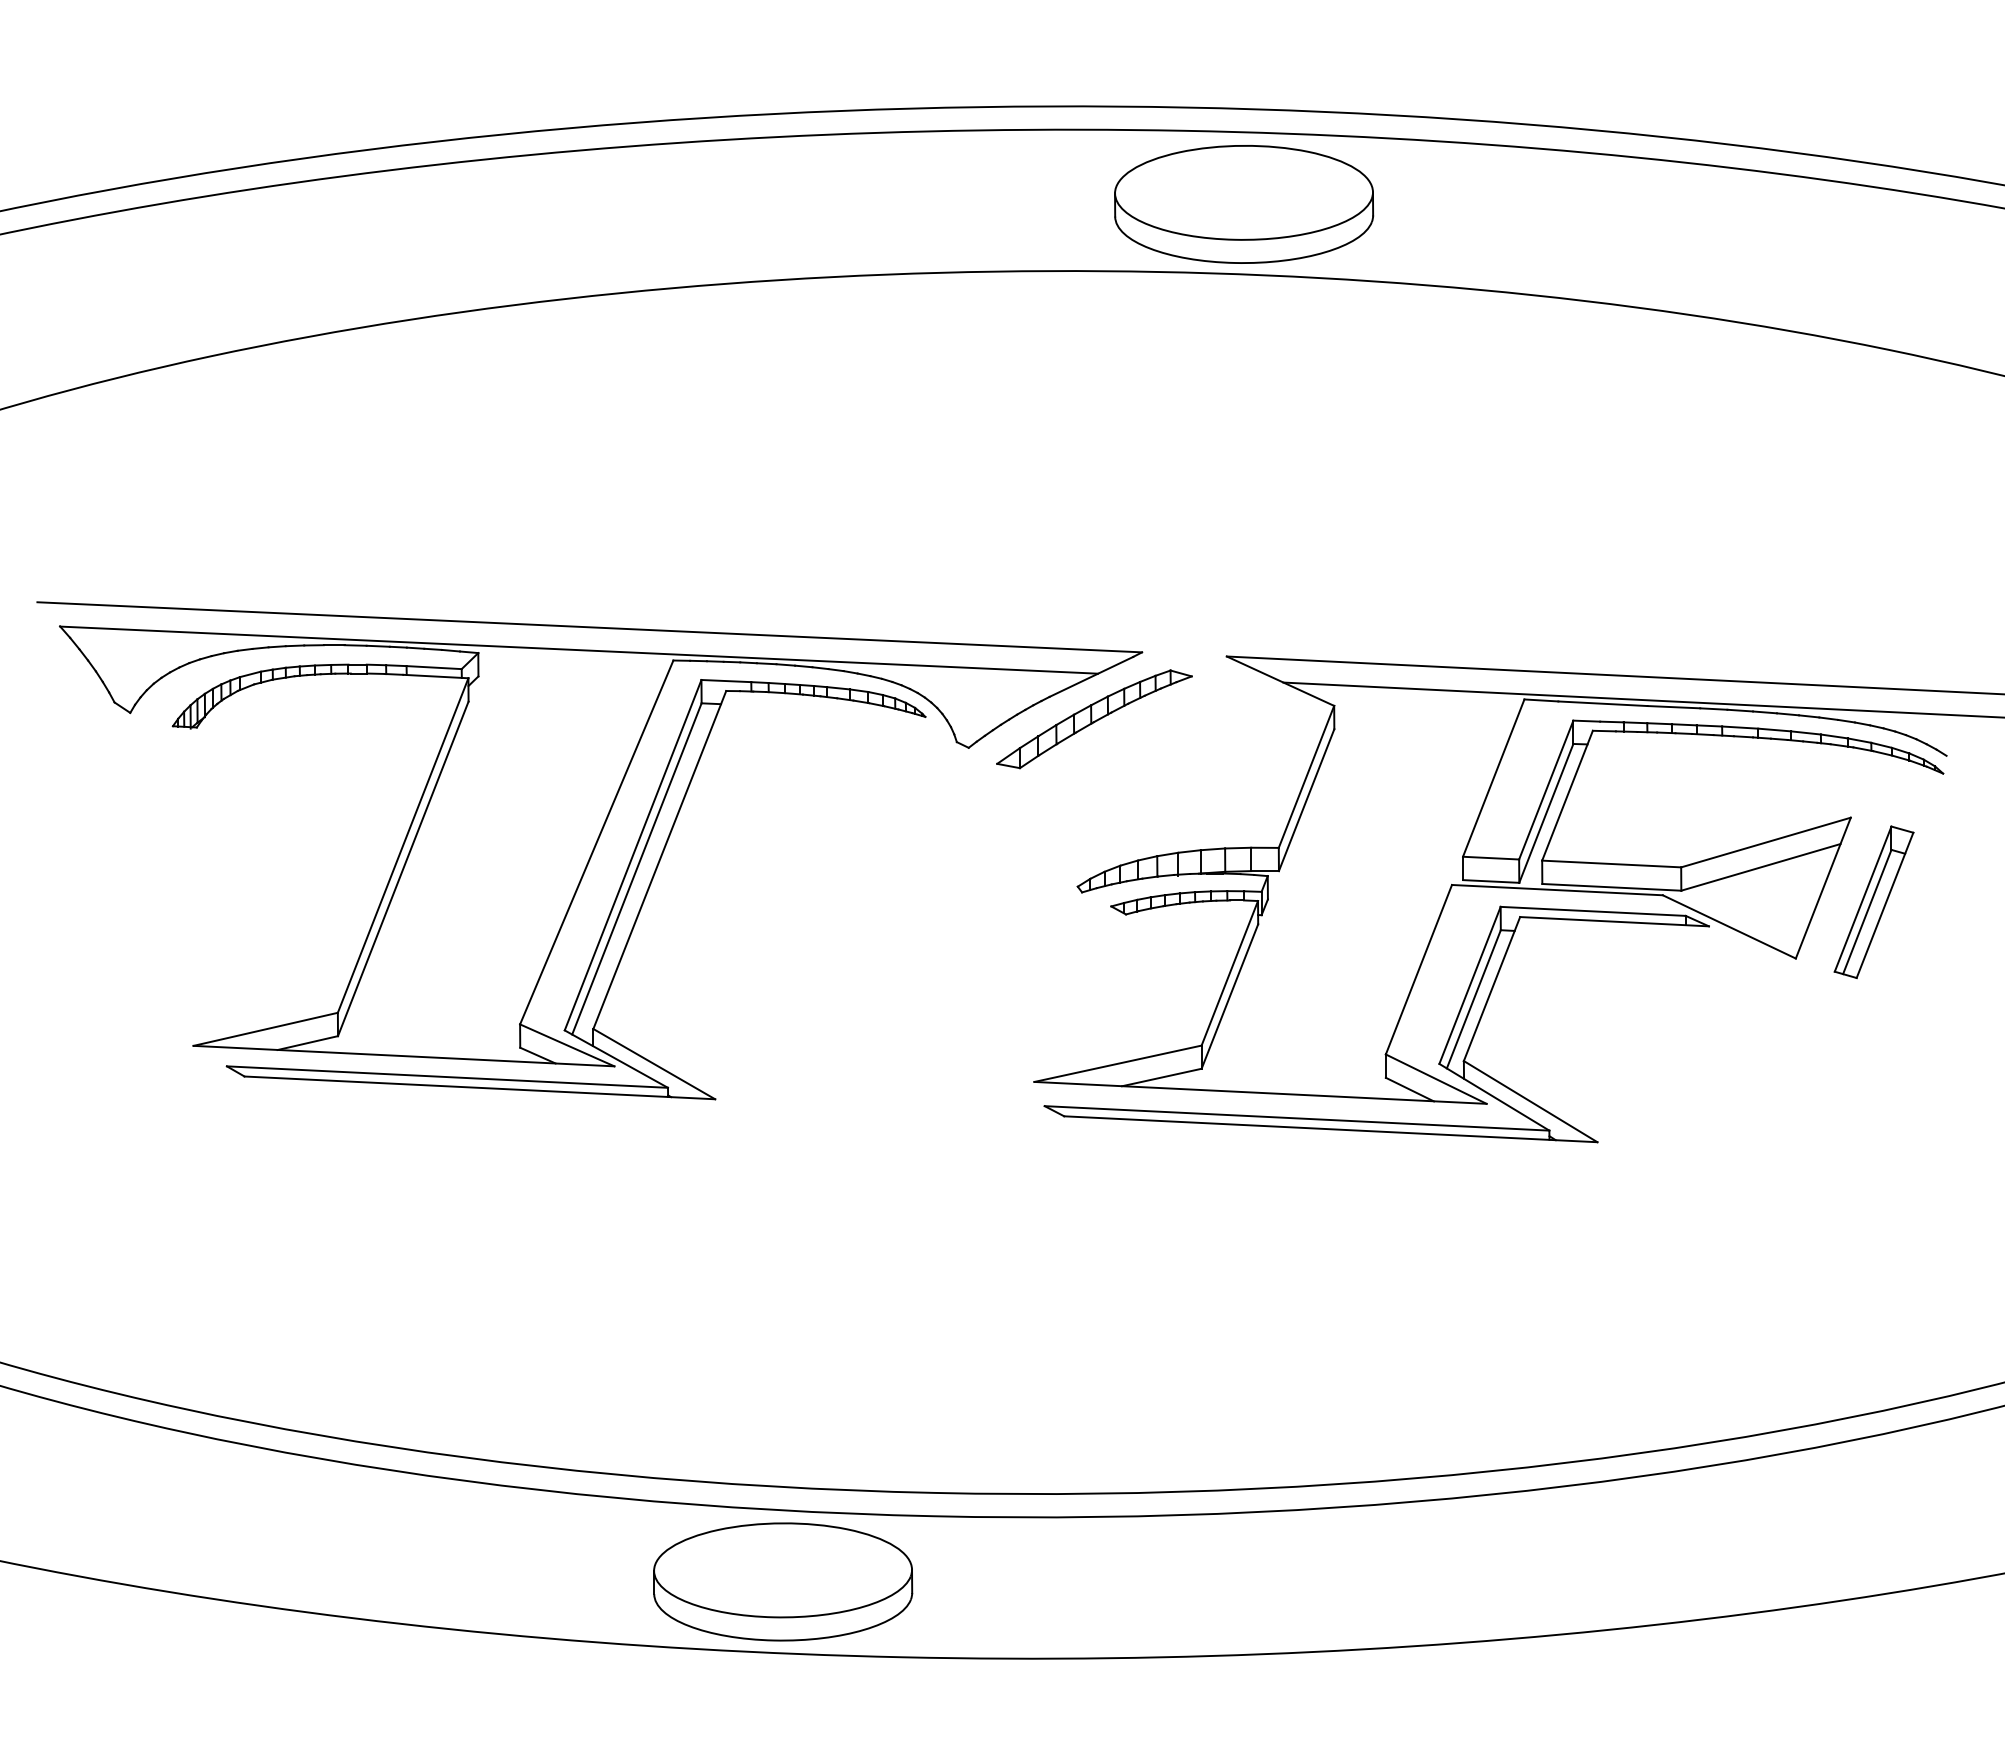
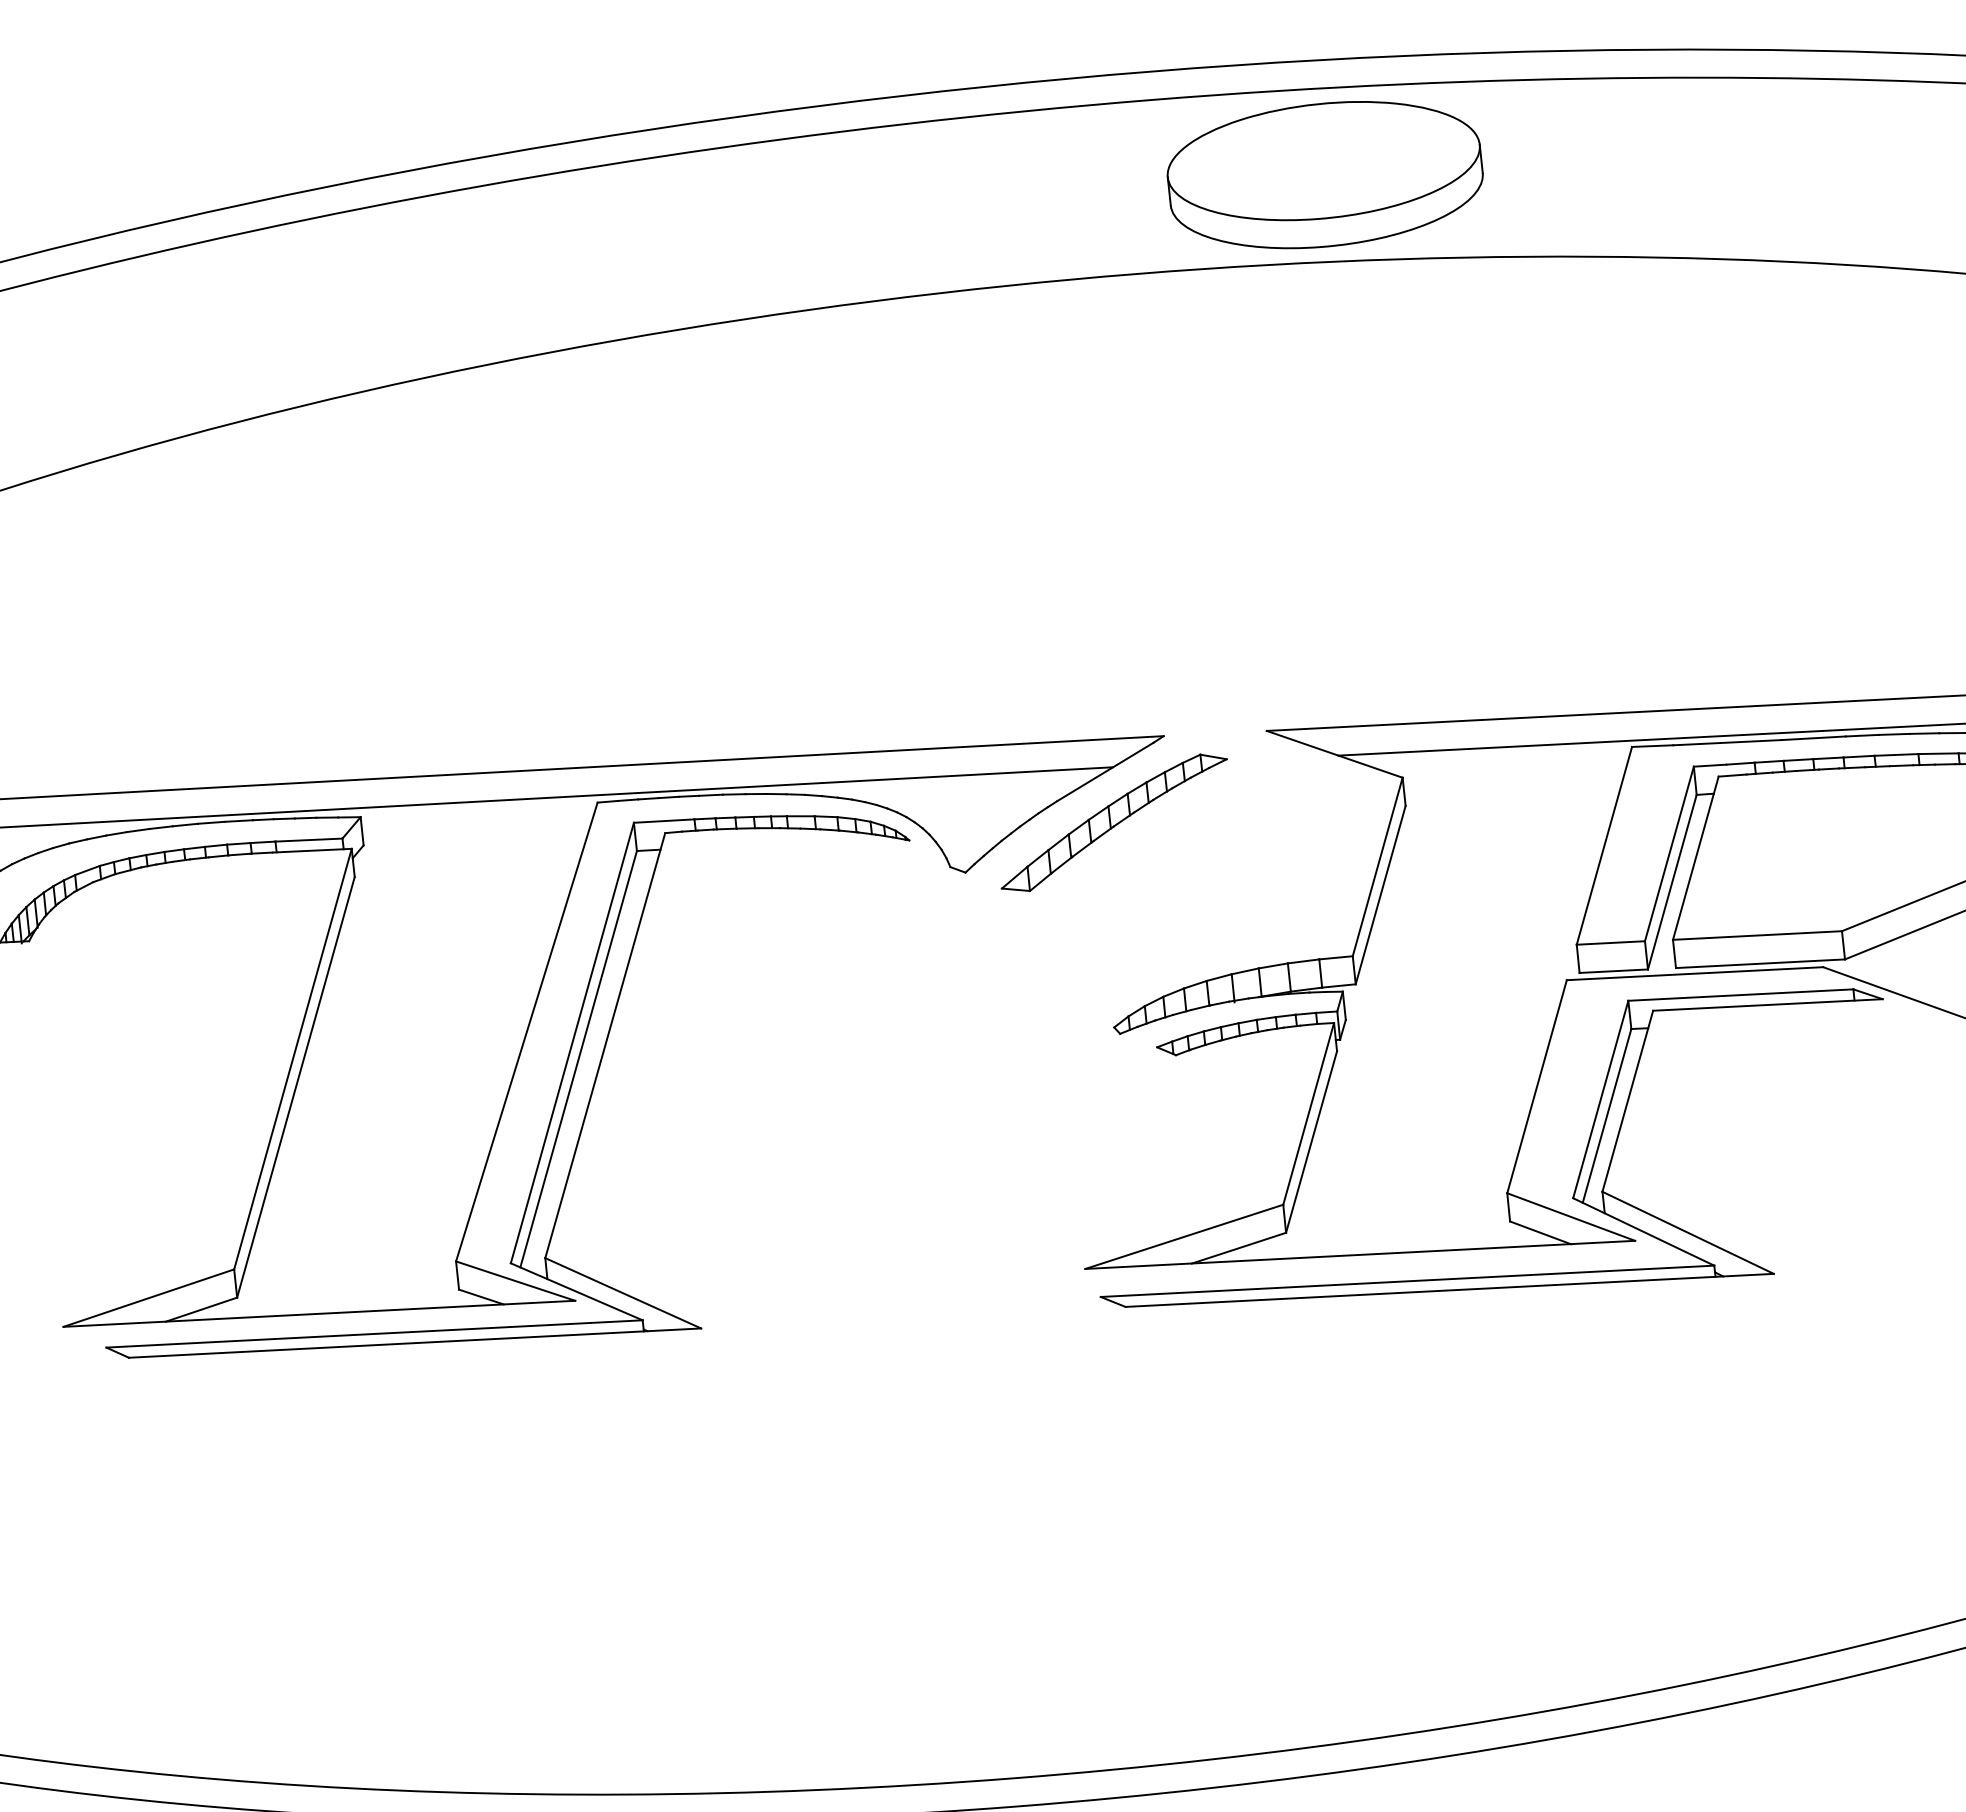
part: (1244, 204) -> (1325, 175), moved

